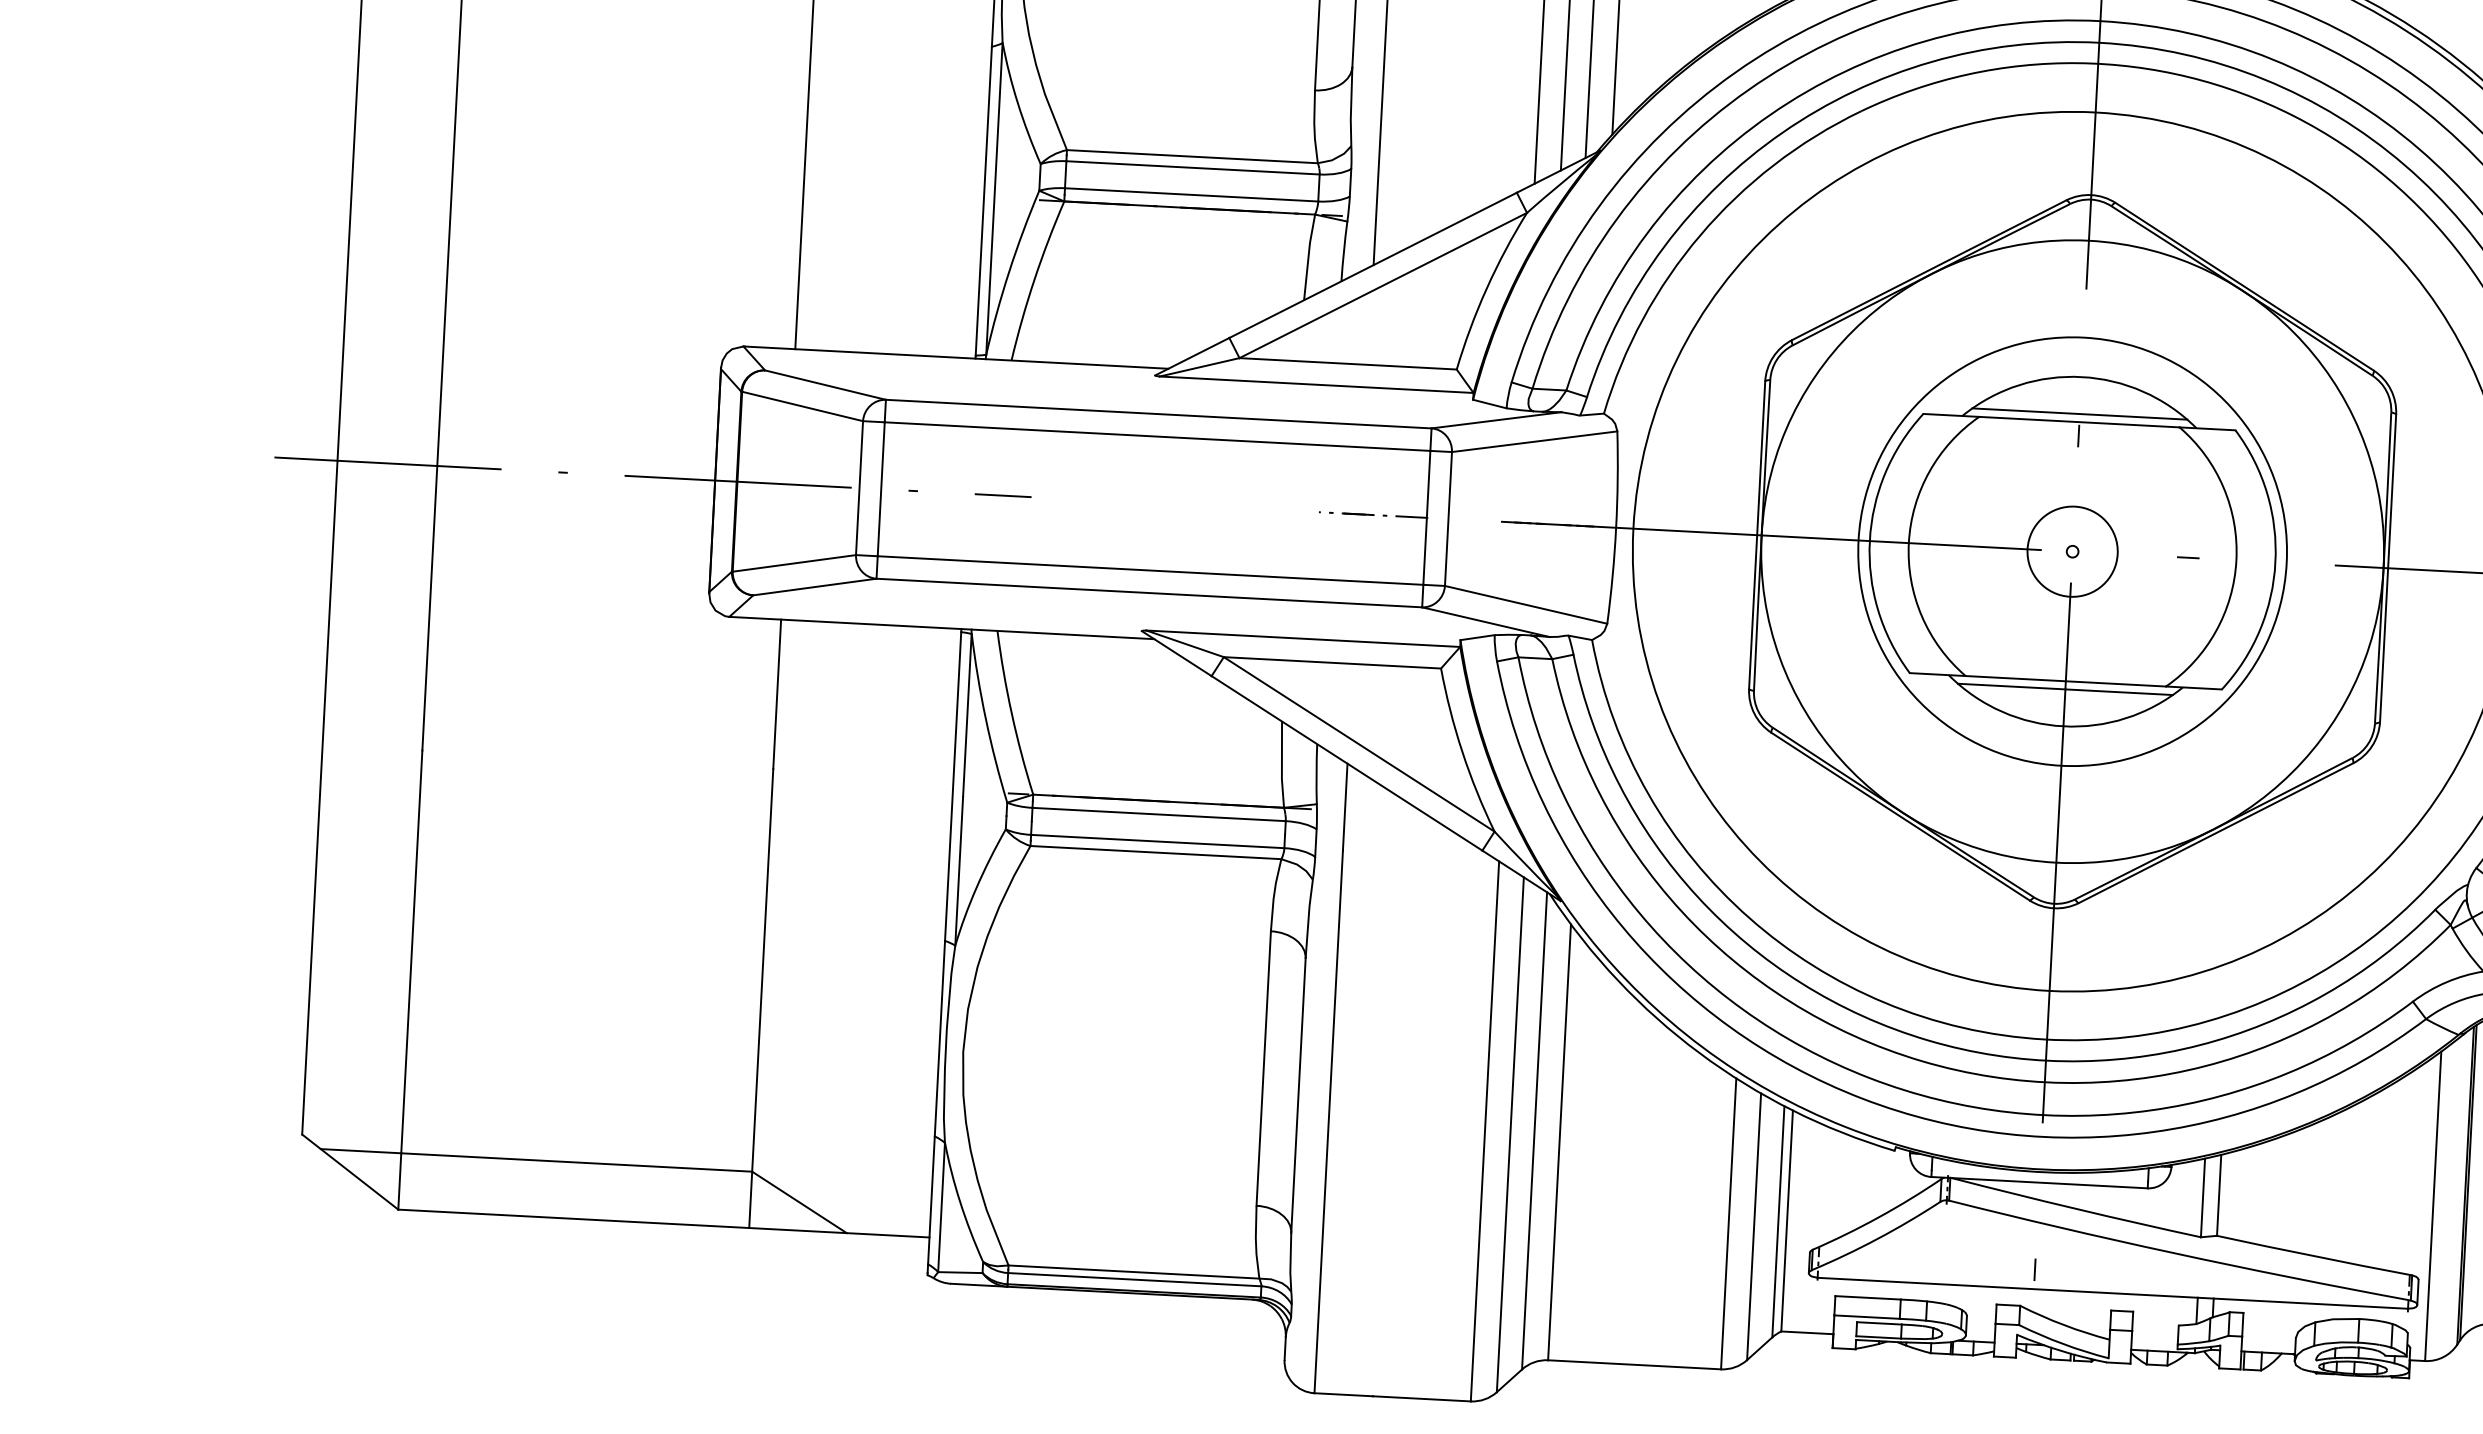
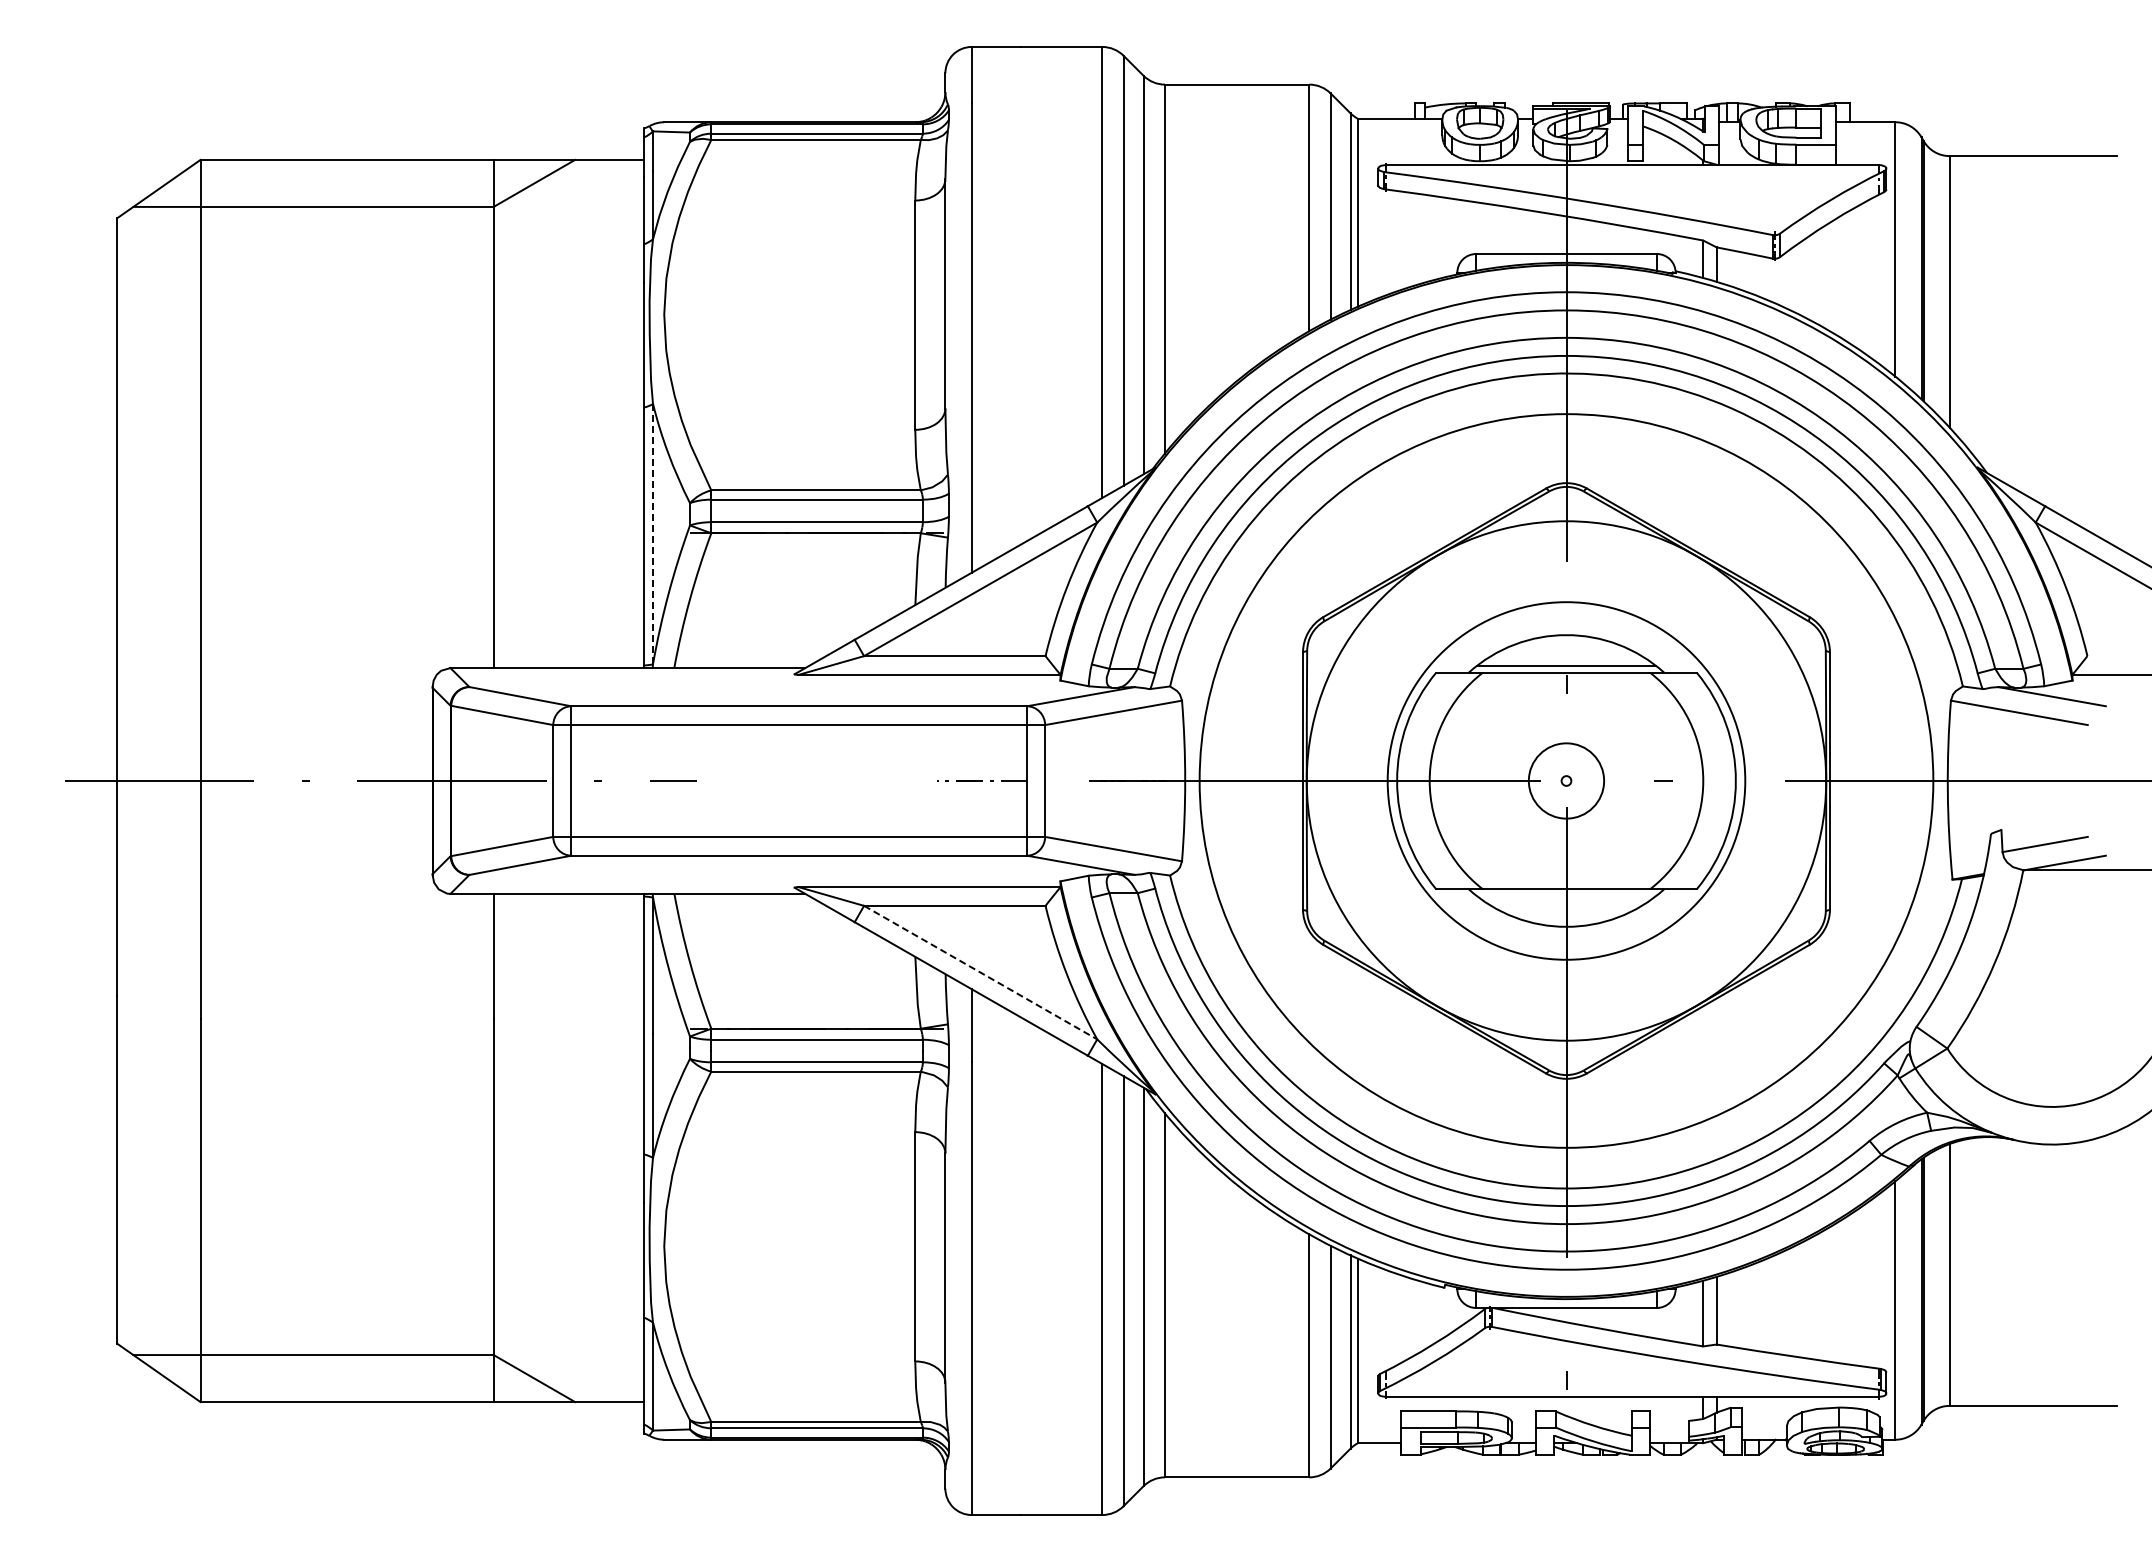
line: (995, 199) -> (653, 534), solid -> dashed
line: (2065, 688) -> (1566, 895), removed
line: (1360, 744) -> (981, 972), solid -> dashed

